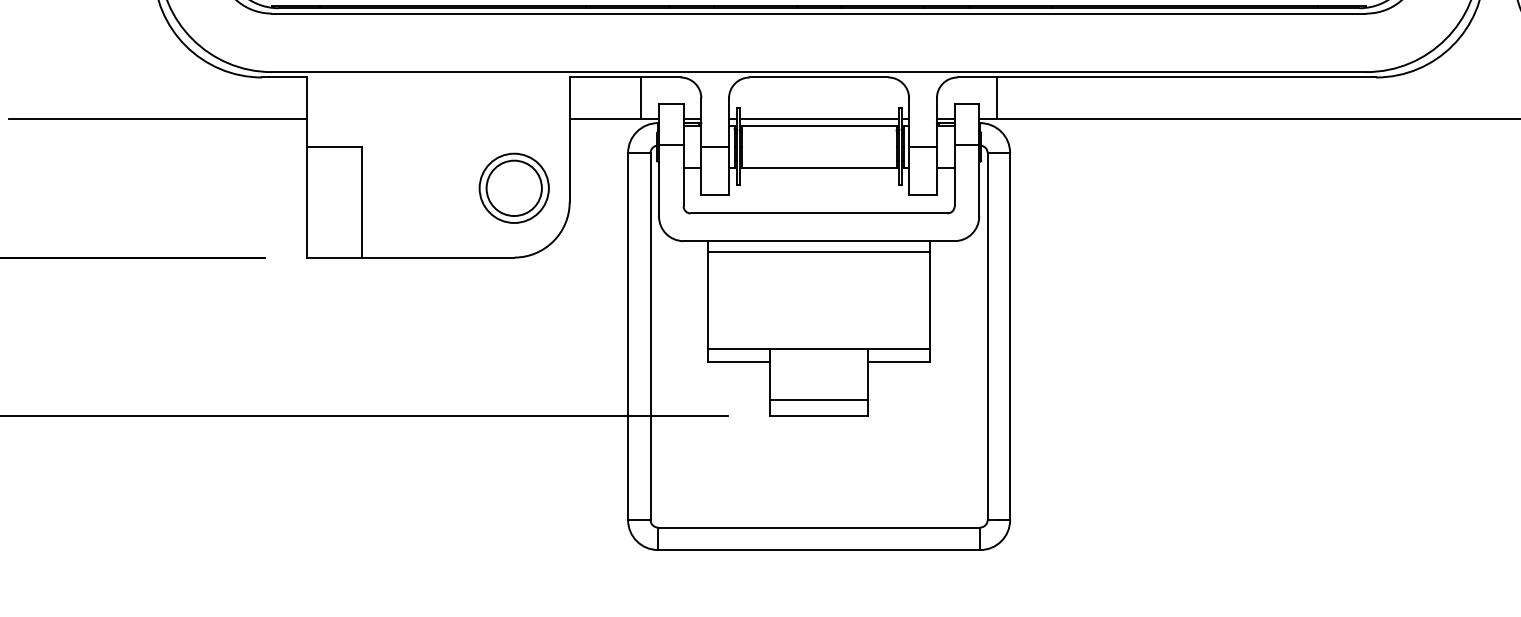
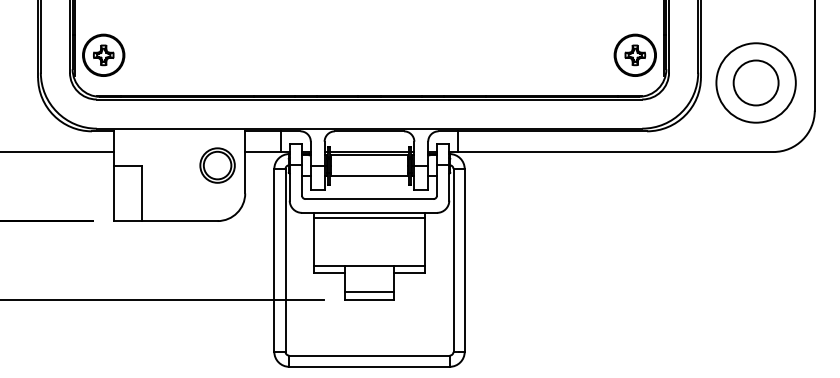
part: (514, 188) -> (217, 165), moved

